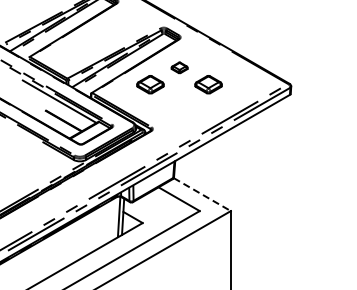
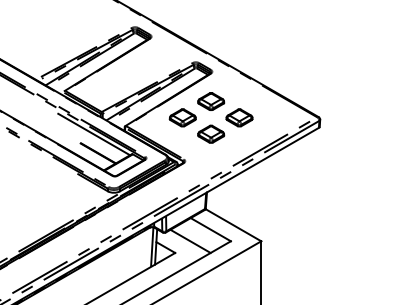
part: (179, 67) -> (211, 101), size x1.67
part: (179, 100) -> (211, 133), added
line: (202, 194) -> (233, 225), dashed -> solid
line: (158, 210) -> (190, 240), added

